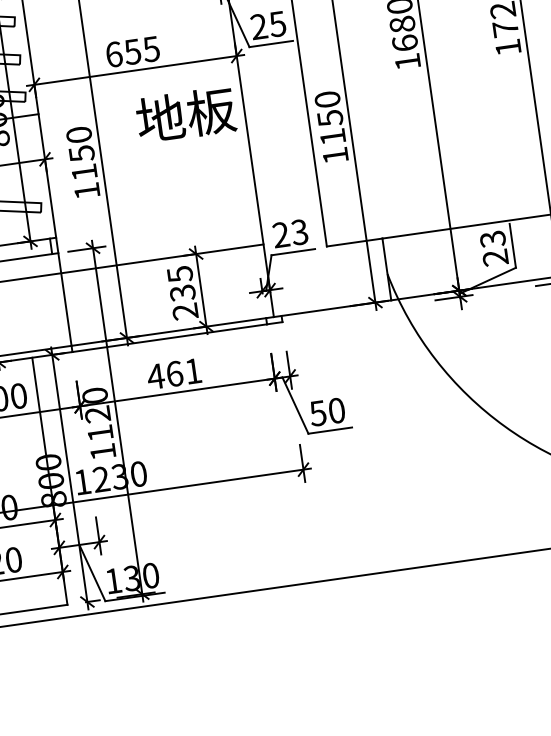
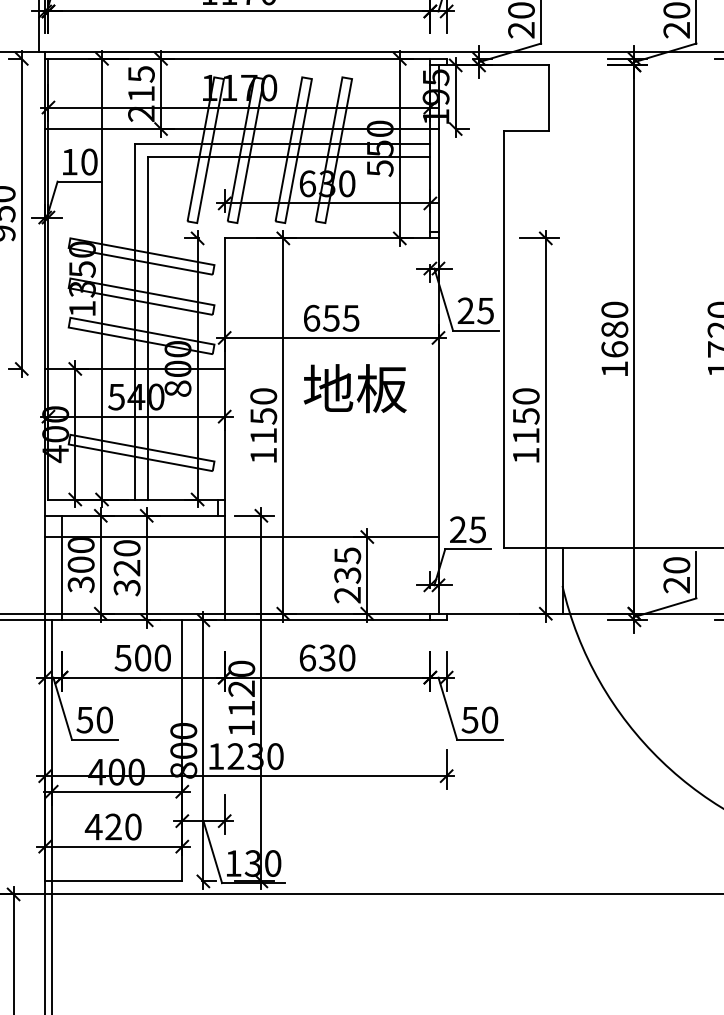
text: (185, 115) -> (354, 388), moved
text: (299, 232) -> (477, 529), 23 -> 25
text: (492, 239) -> (676, 565), 23 -> 20
text: (173, 373) -> (326, 657), 461 -> 630

